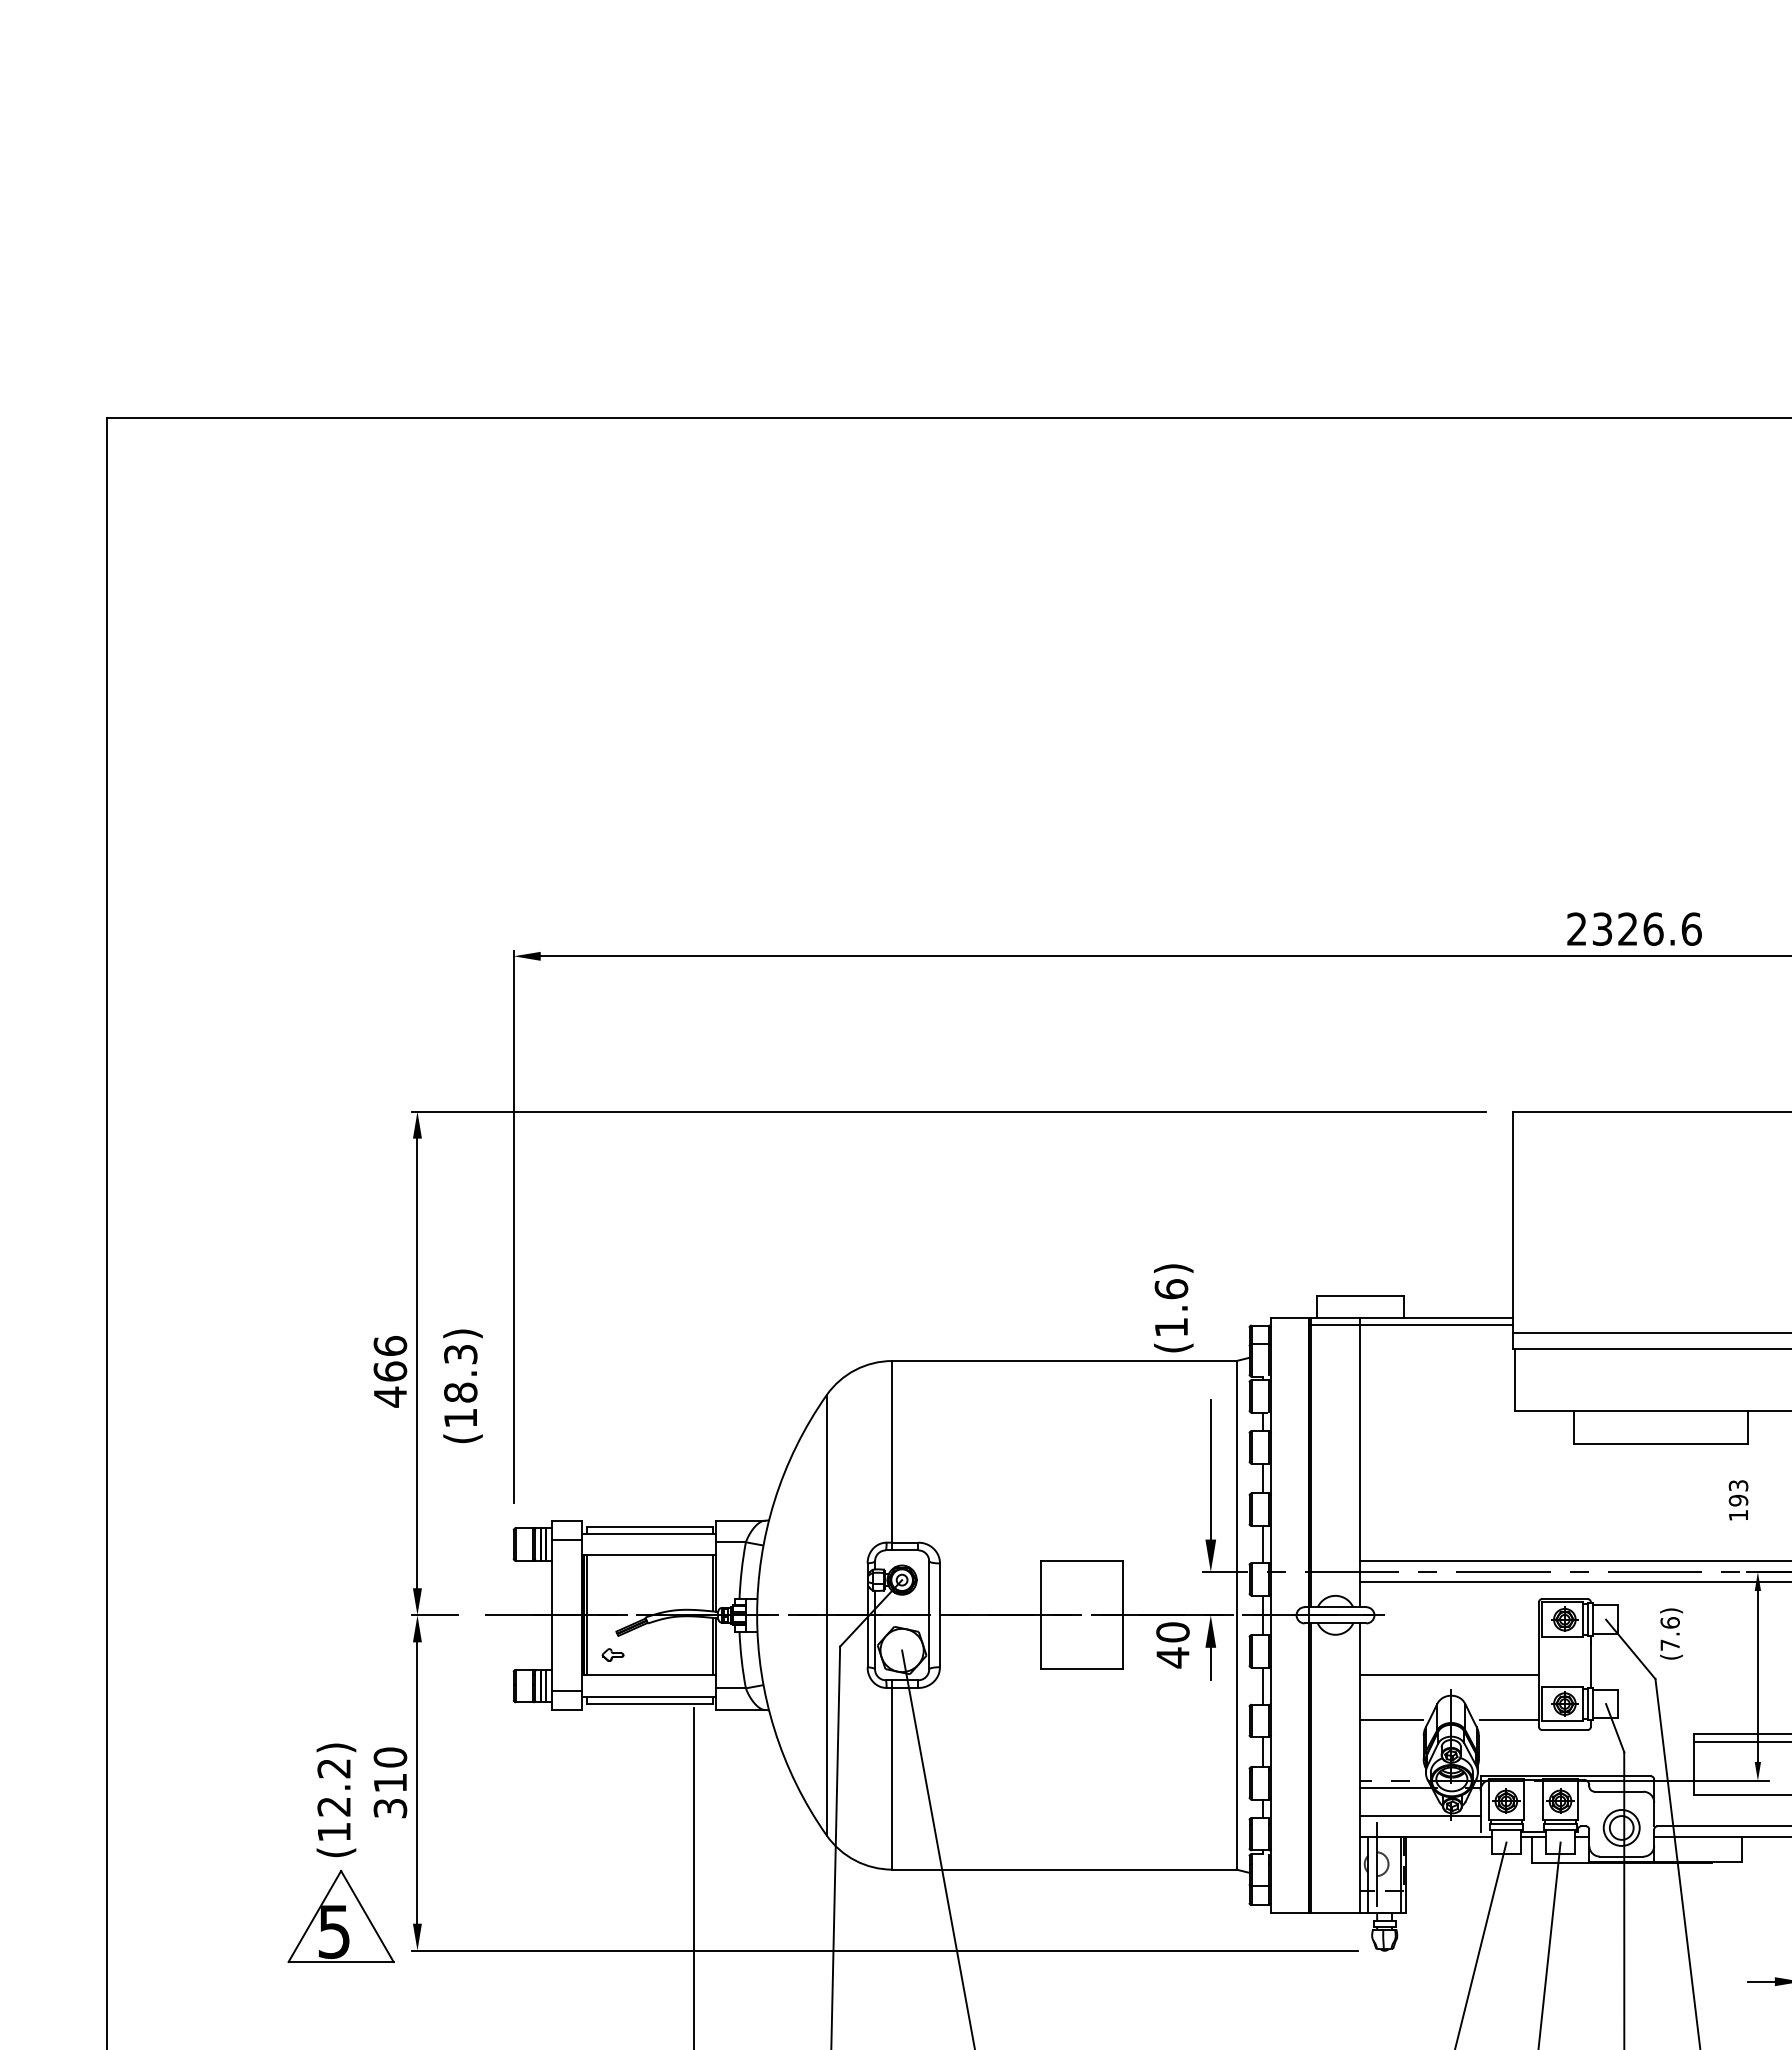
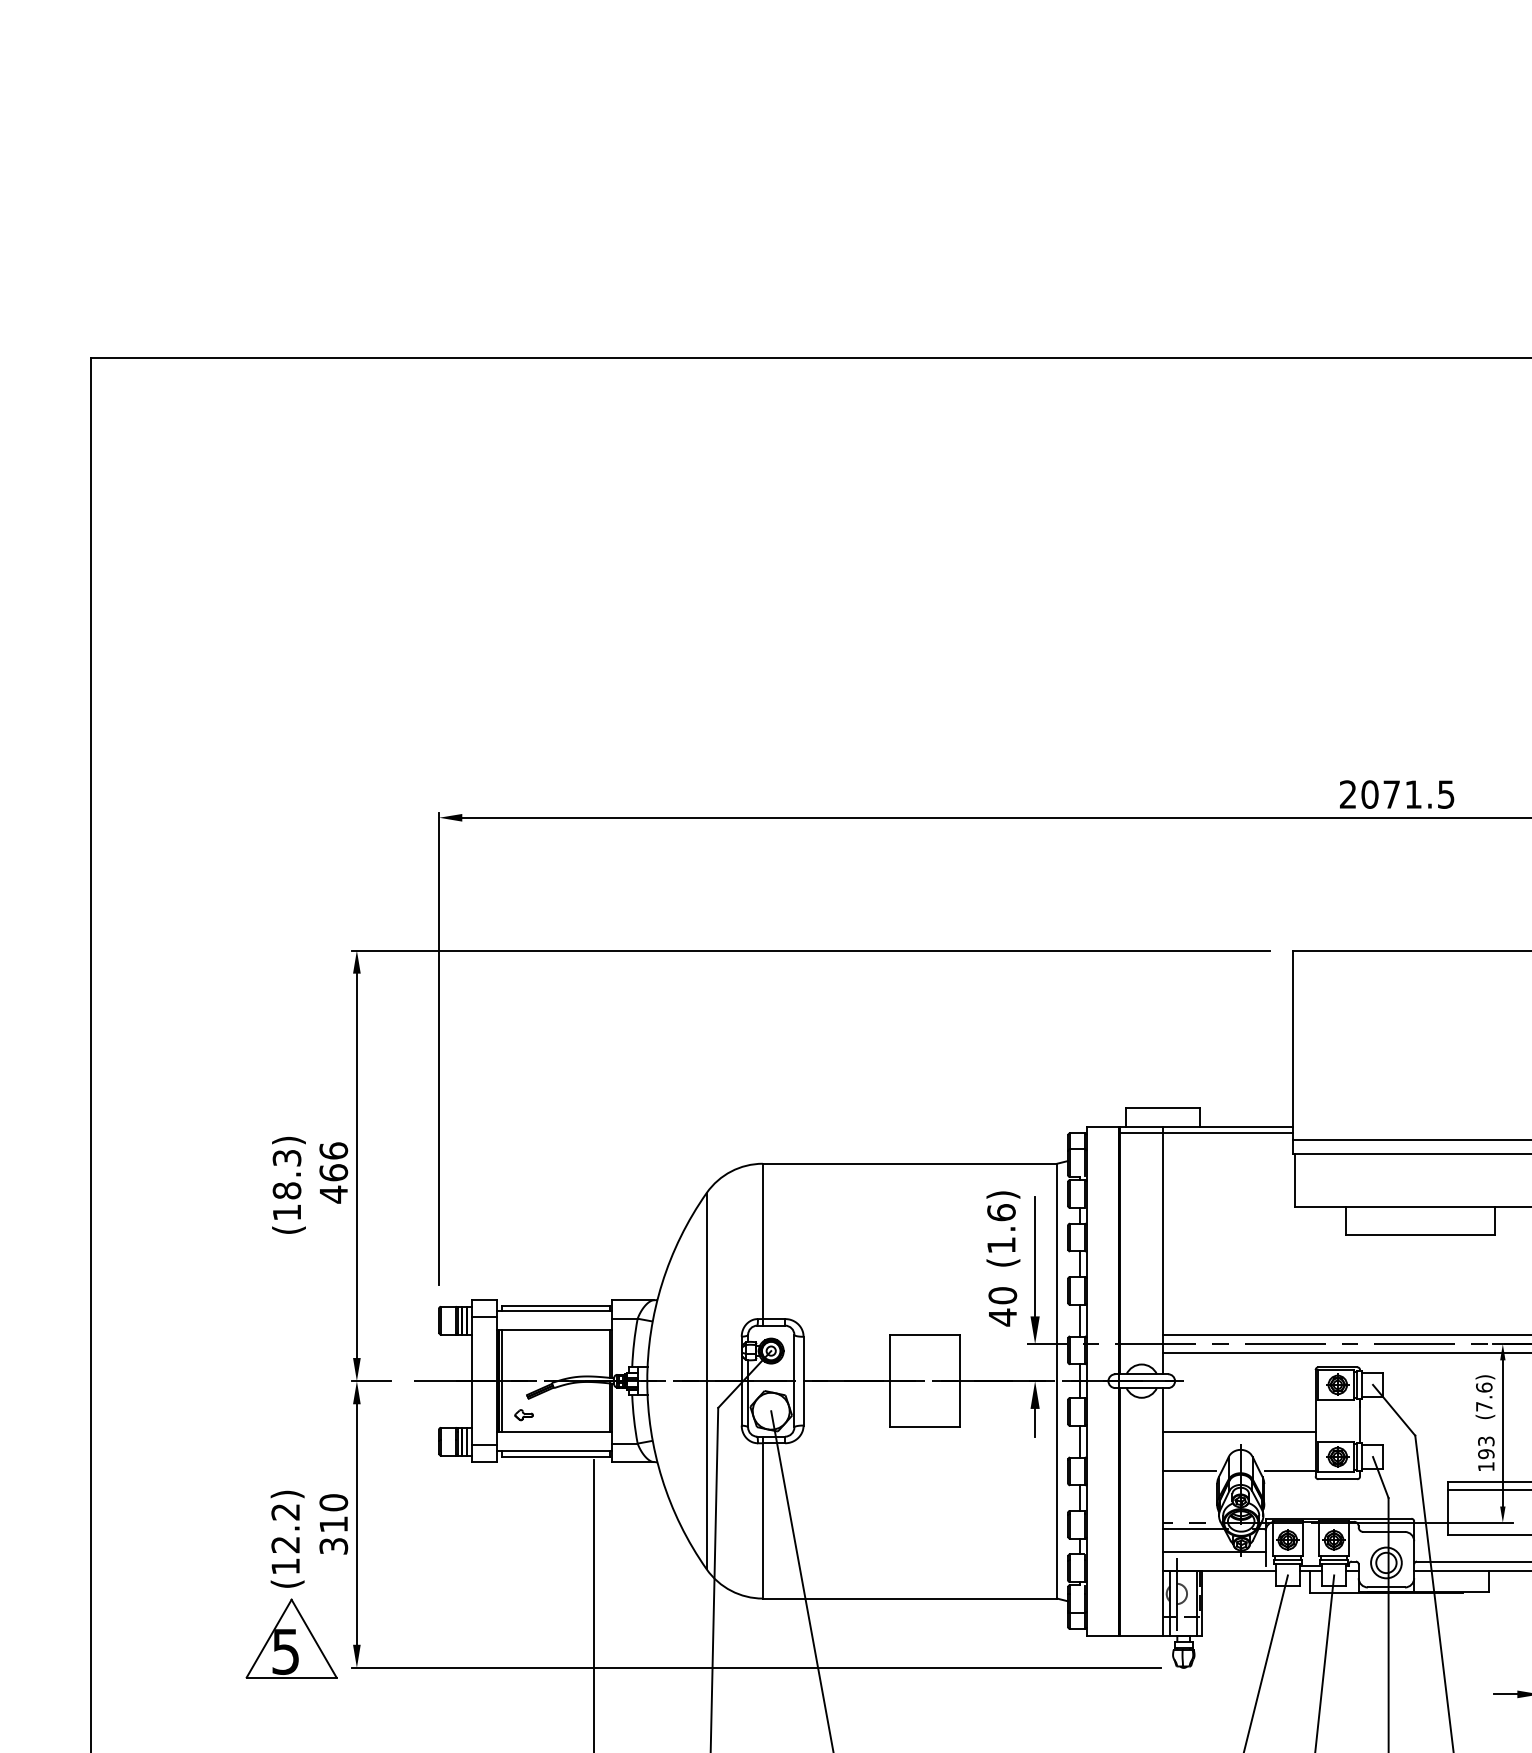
text: (1646, 928) -> (1407, 794), 2326.6 -> 2071.5
text: (1173, 1308) -> (1003, 1229), moved
text: (462, 1385) -> (288, 1184), moved
text: (1738, 1500) -> (1486, 1453), moved
text: (1671, 1633) -> (1485, 1396), moved
text: (1172, 1645) -> (1002, 1306), moved

